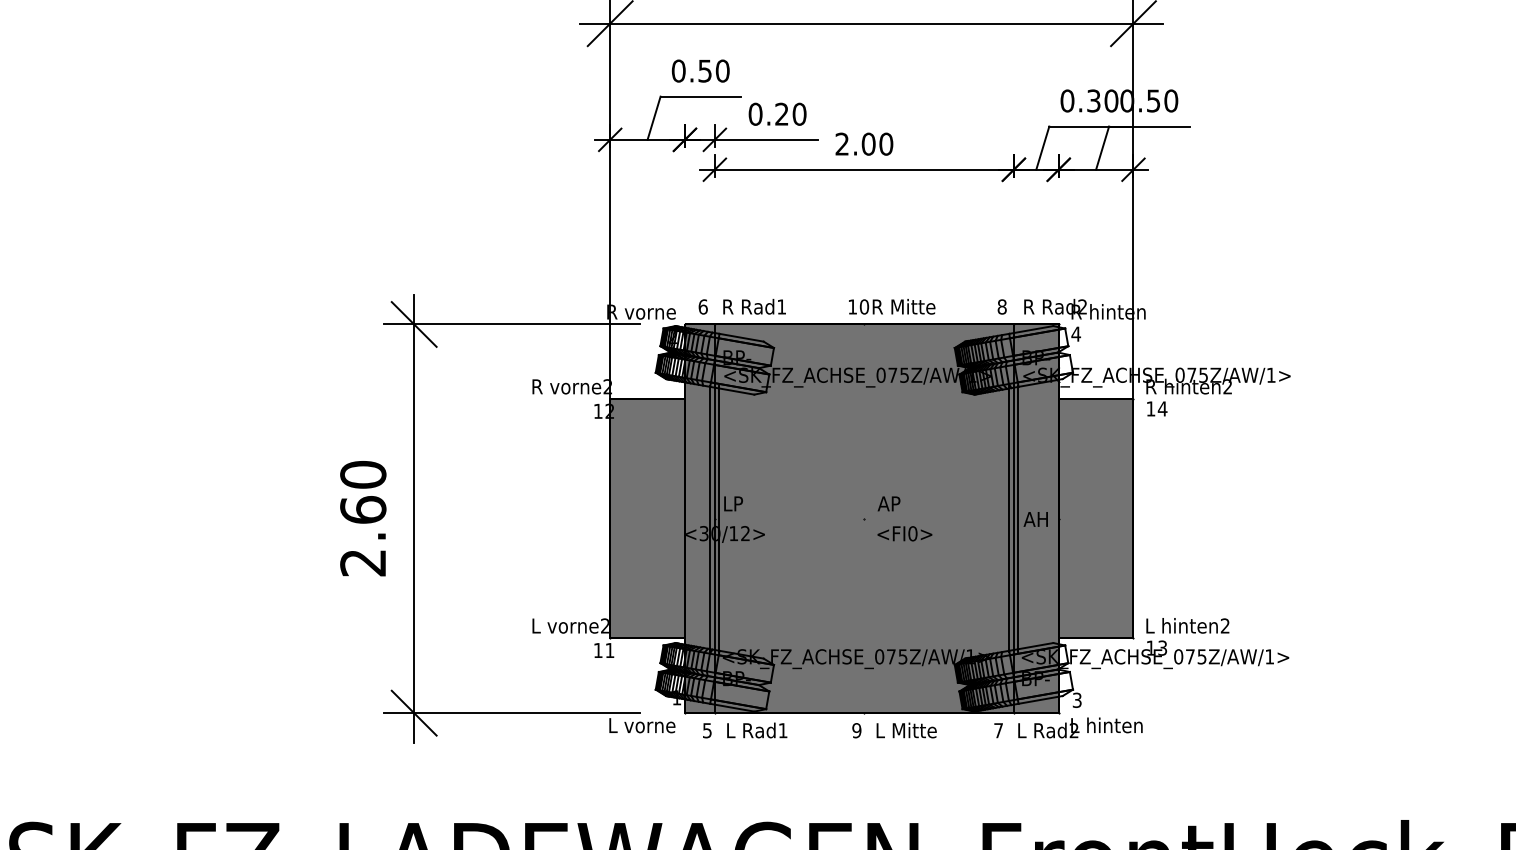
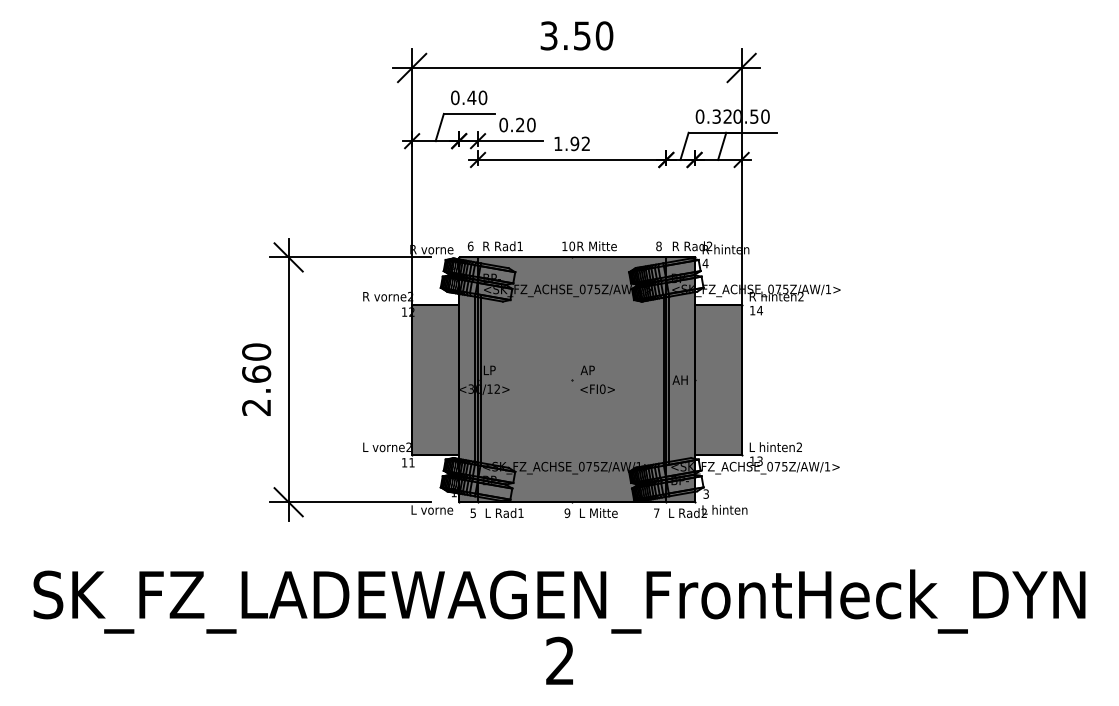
text: (704, 70) -> (471, 97), 0.50 -> 0.40
text: (1111, 100) -> (727, 116), 0.30 -> 0.32
text: (864, 143) -> (572, 143), 2.00 -> 1.92

